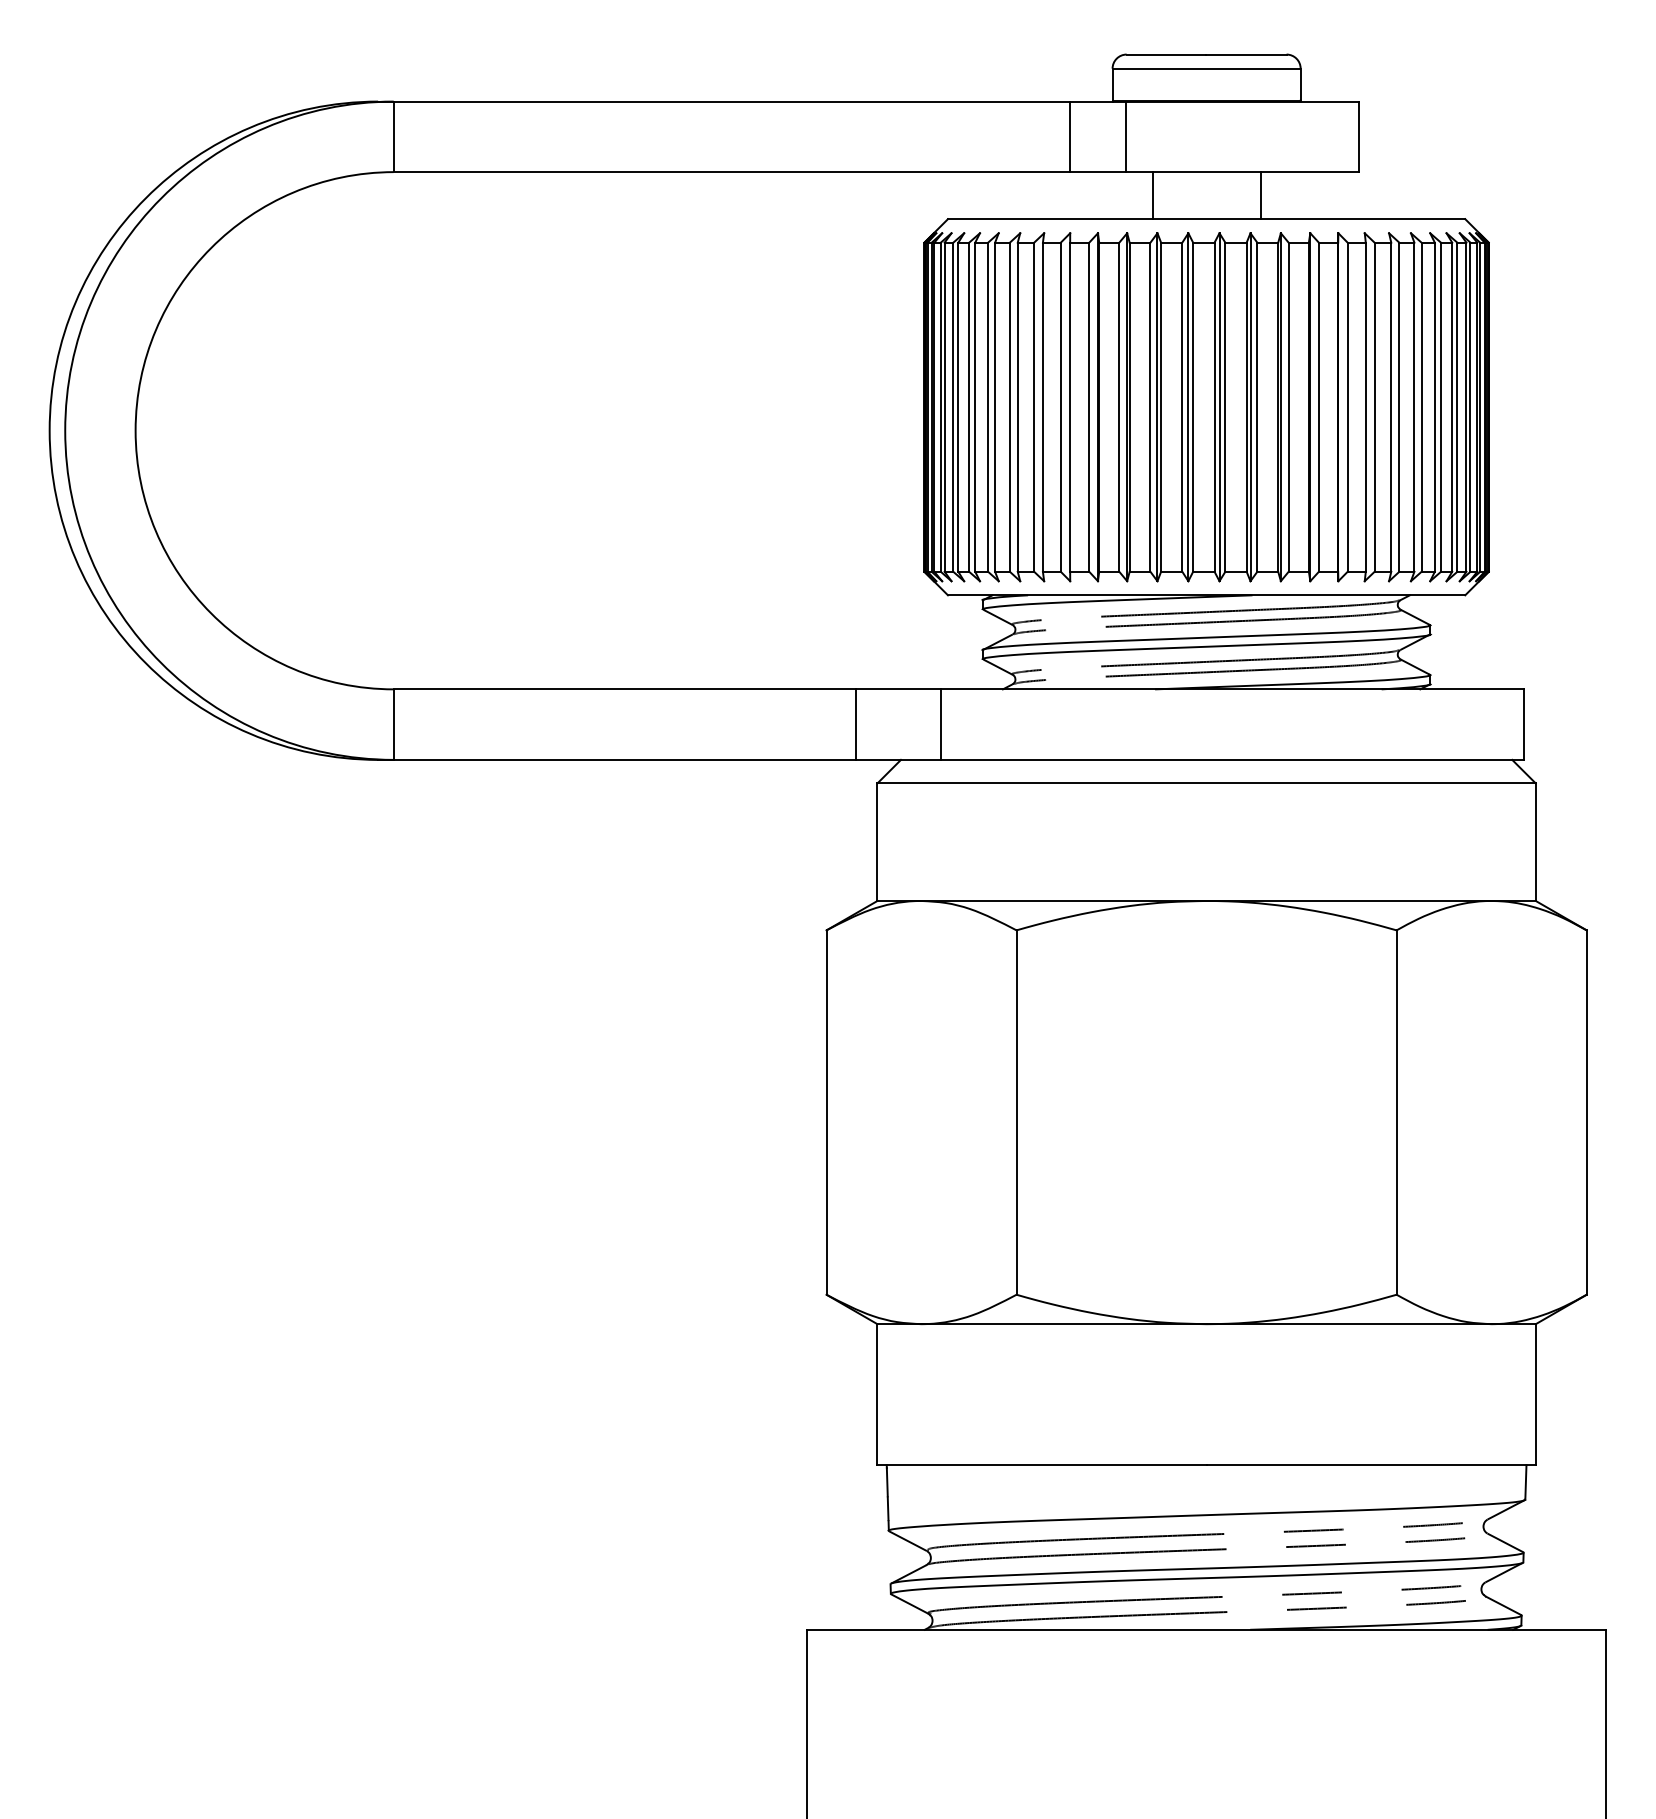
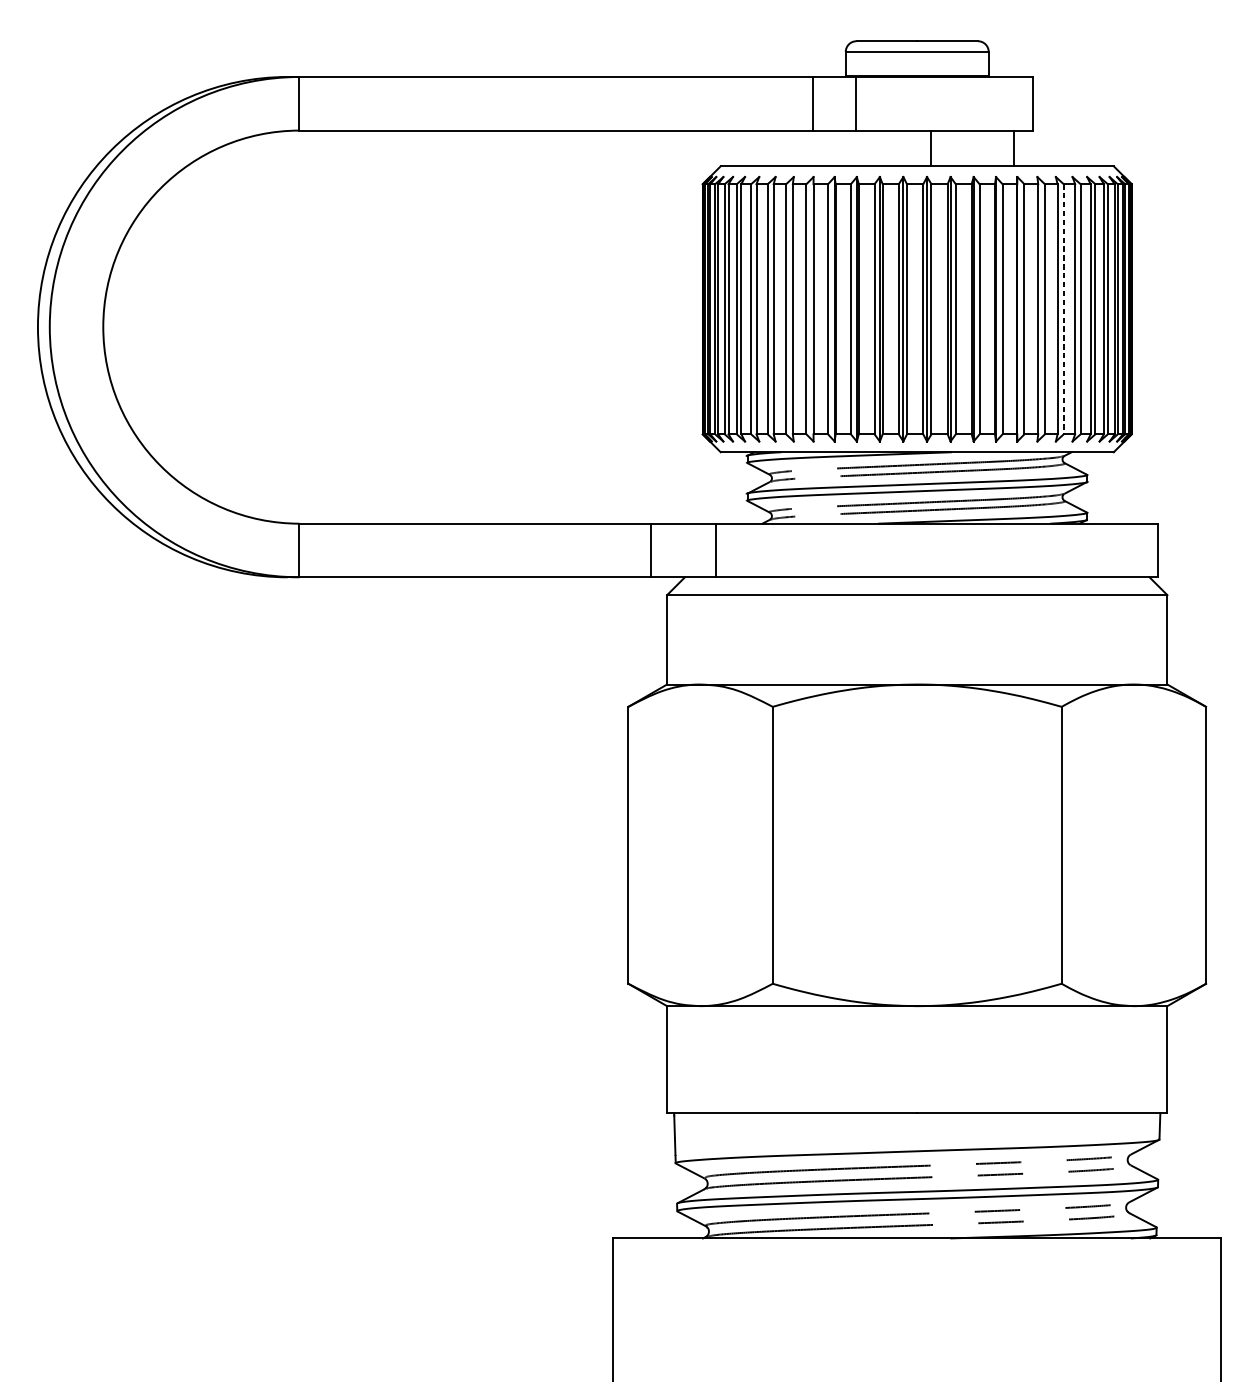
line: (1152, 195) -> (930, 148), moved
line: (1260, 195) -> (1013, 148), moved
line: (1399, 407) -> (1063, 309), solid -> dashed

